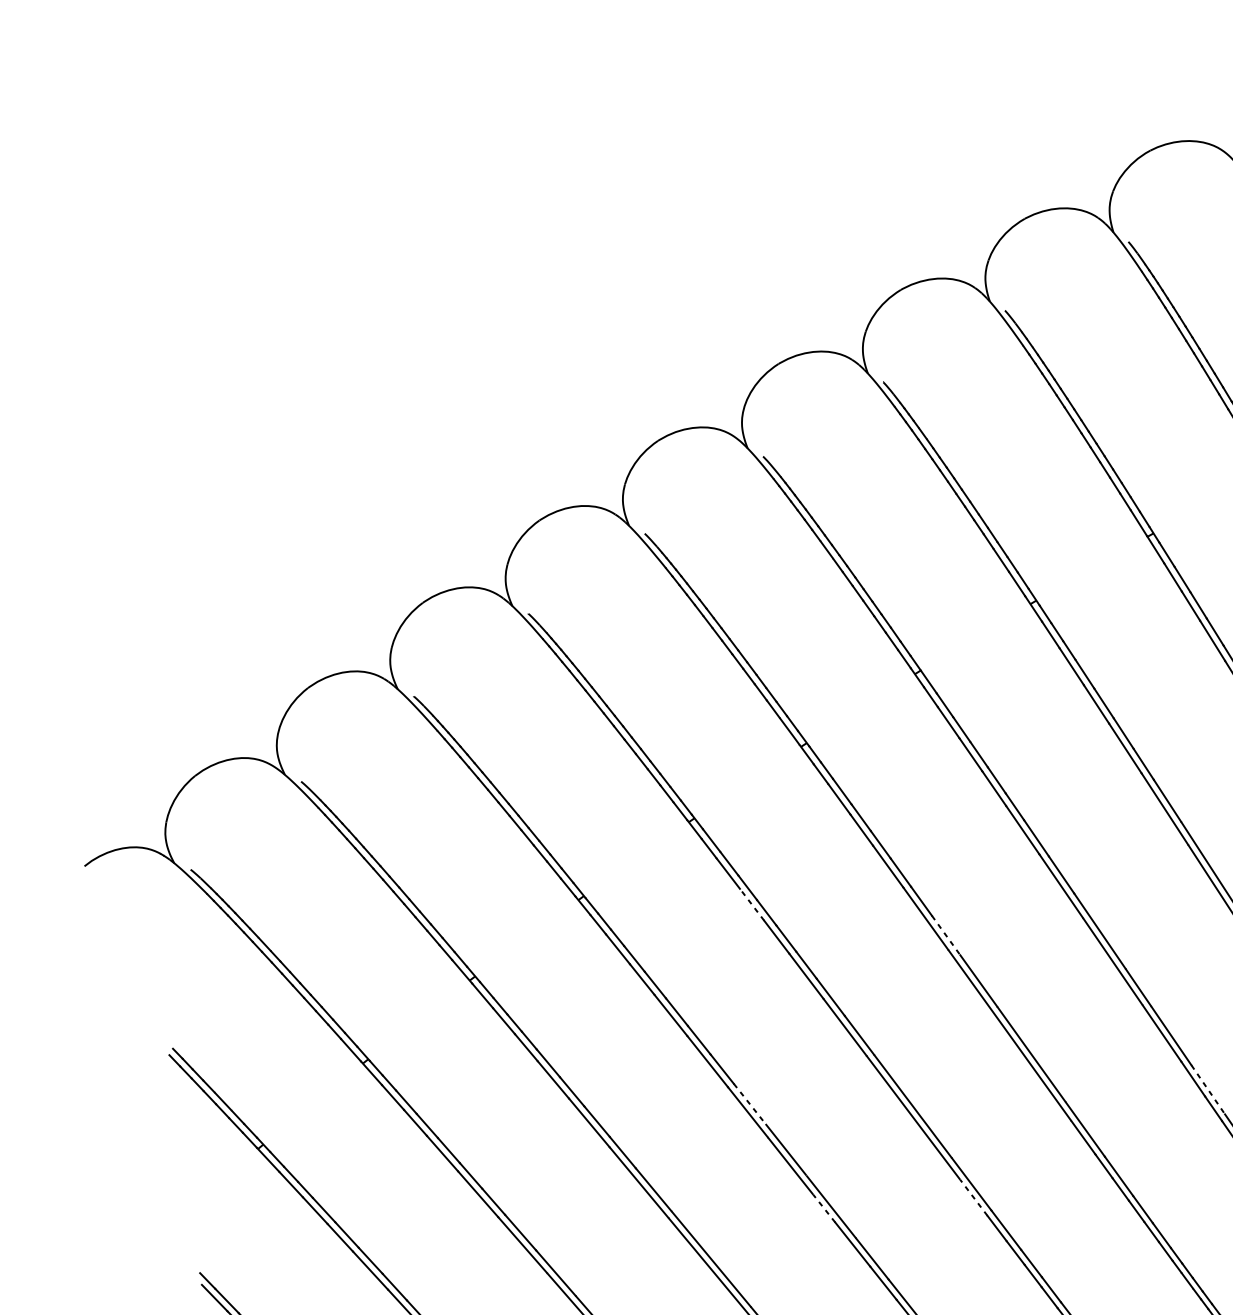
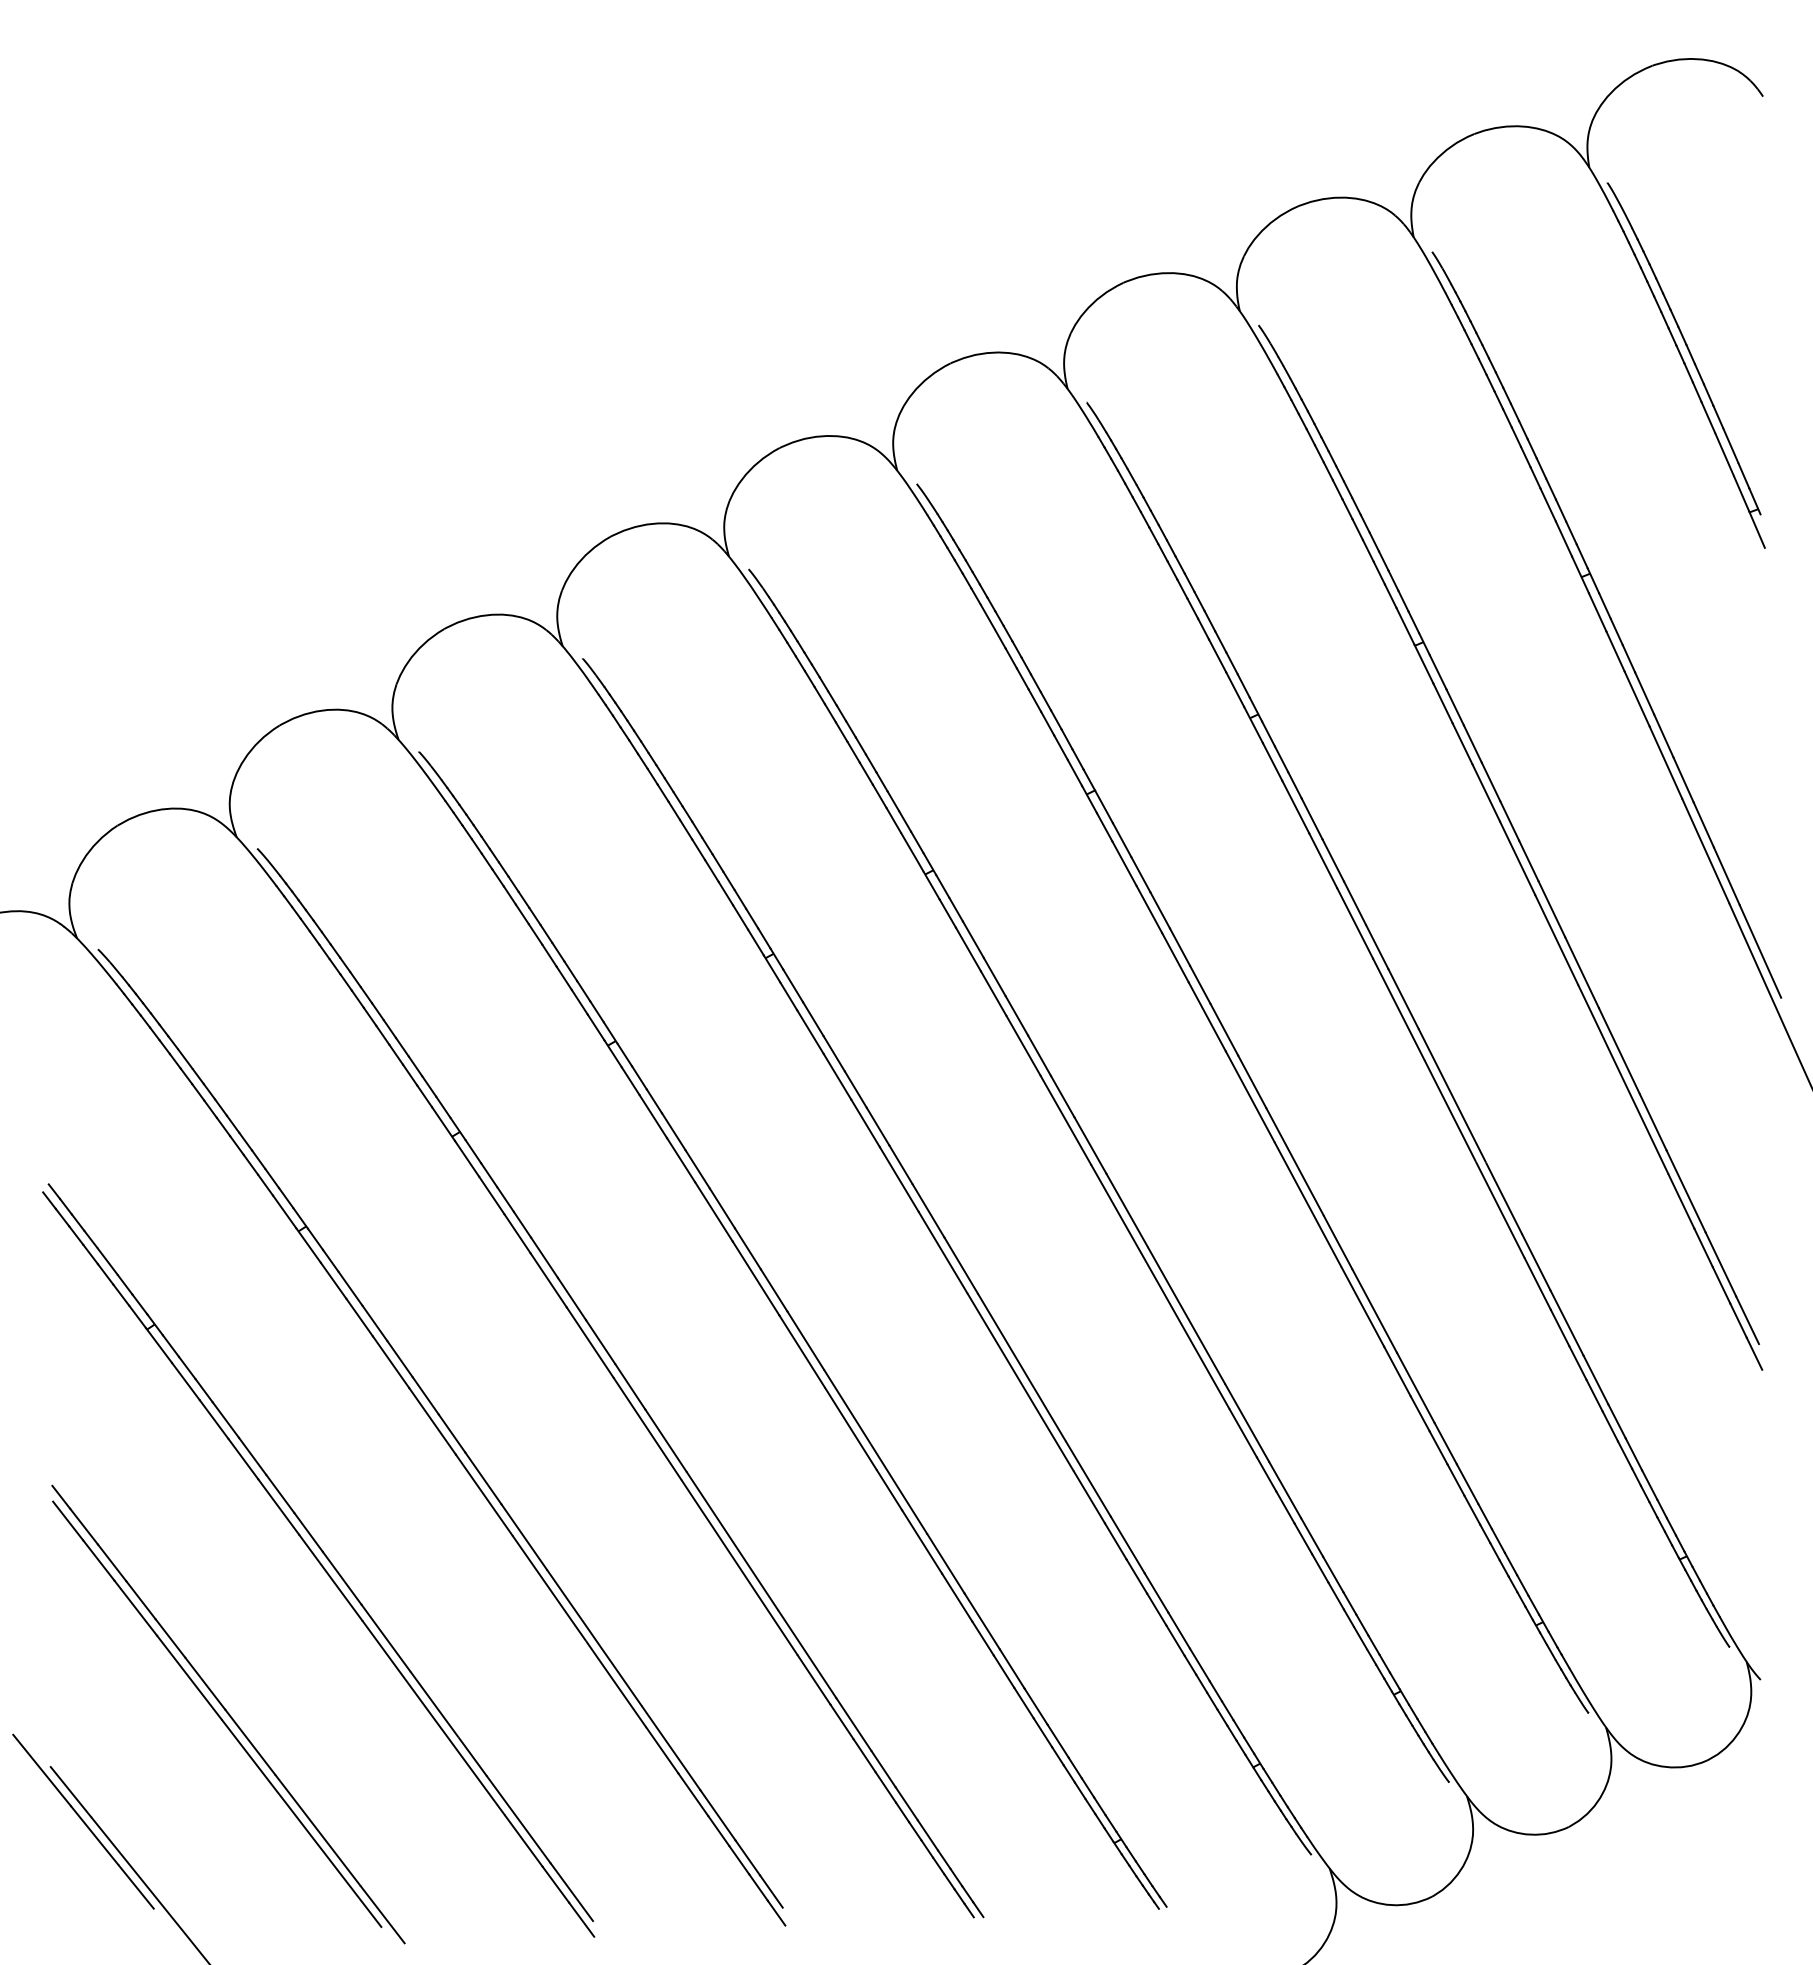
line: (752, 904) -> (837, 1076), dashed -> solid
line: (946, 935) -> (1090, 1145), dashed -> solid
line: (1207, 1089) -> (1415, 1387), dashed -> solid
line: (749, 1104) -> (805, 1341), dashed -> solid
line: (973, 1197) -> (1089, 1497), dashed -> solid
line: (824, 1208) -> (889, 1490), dashed -> solid

